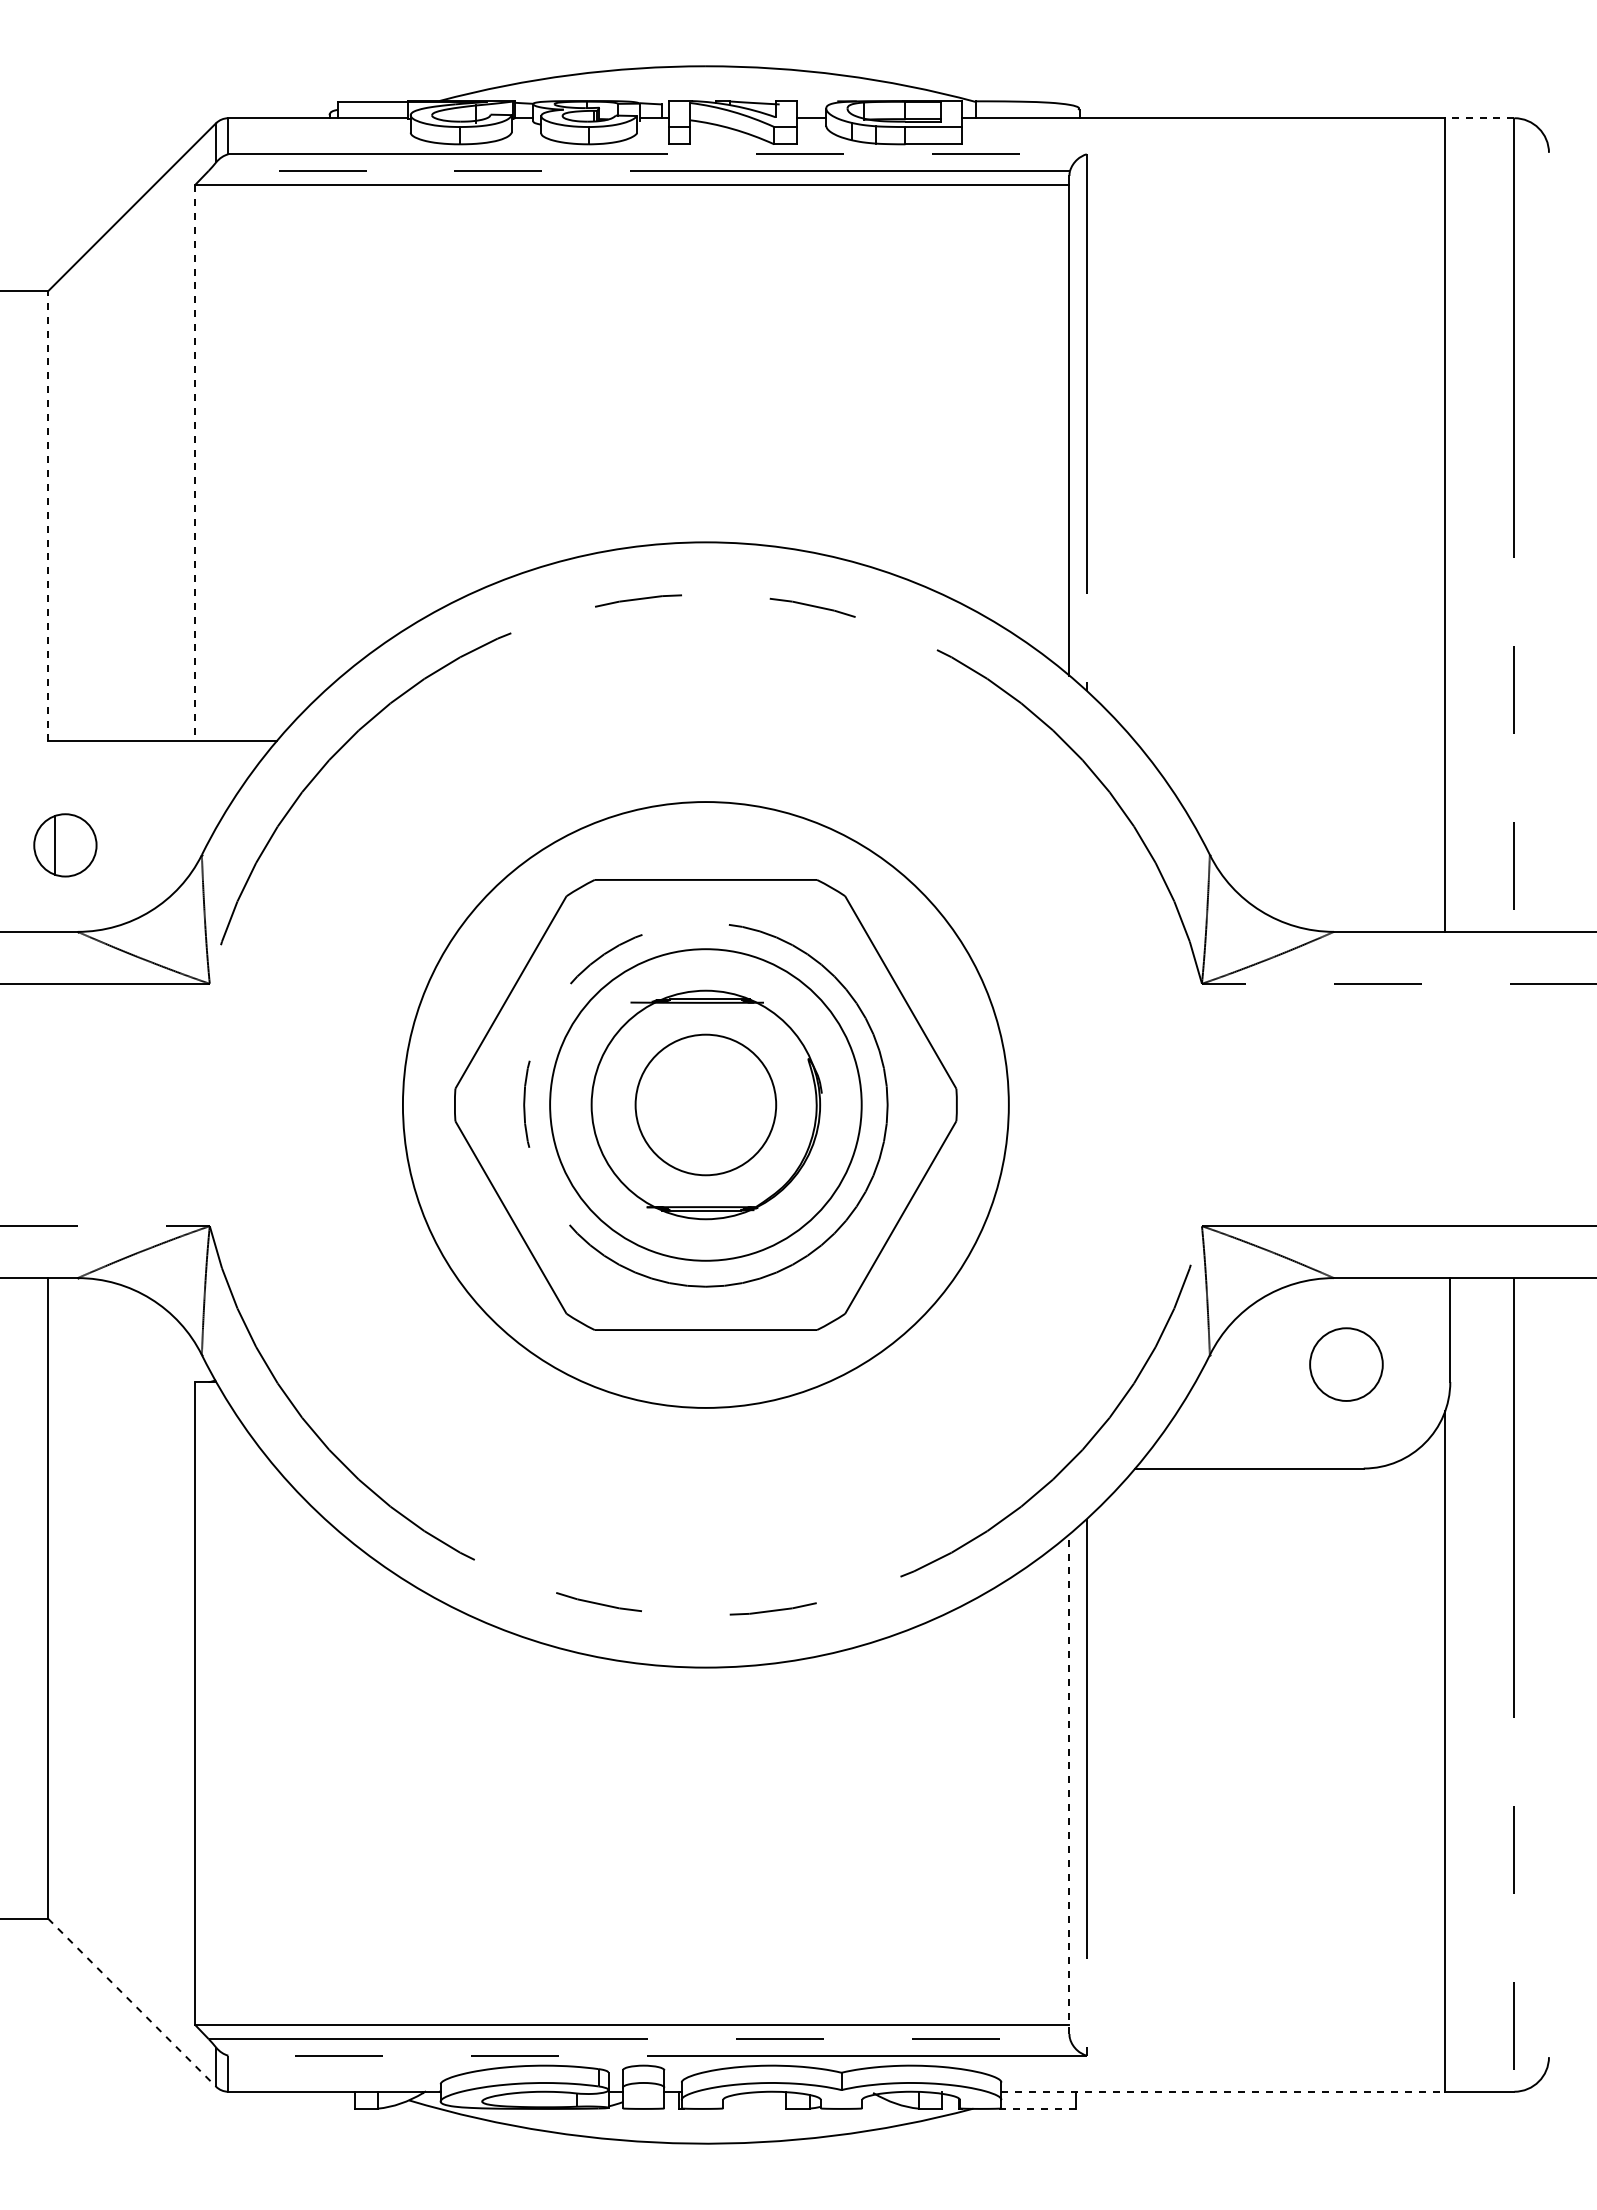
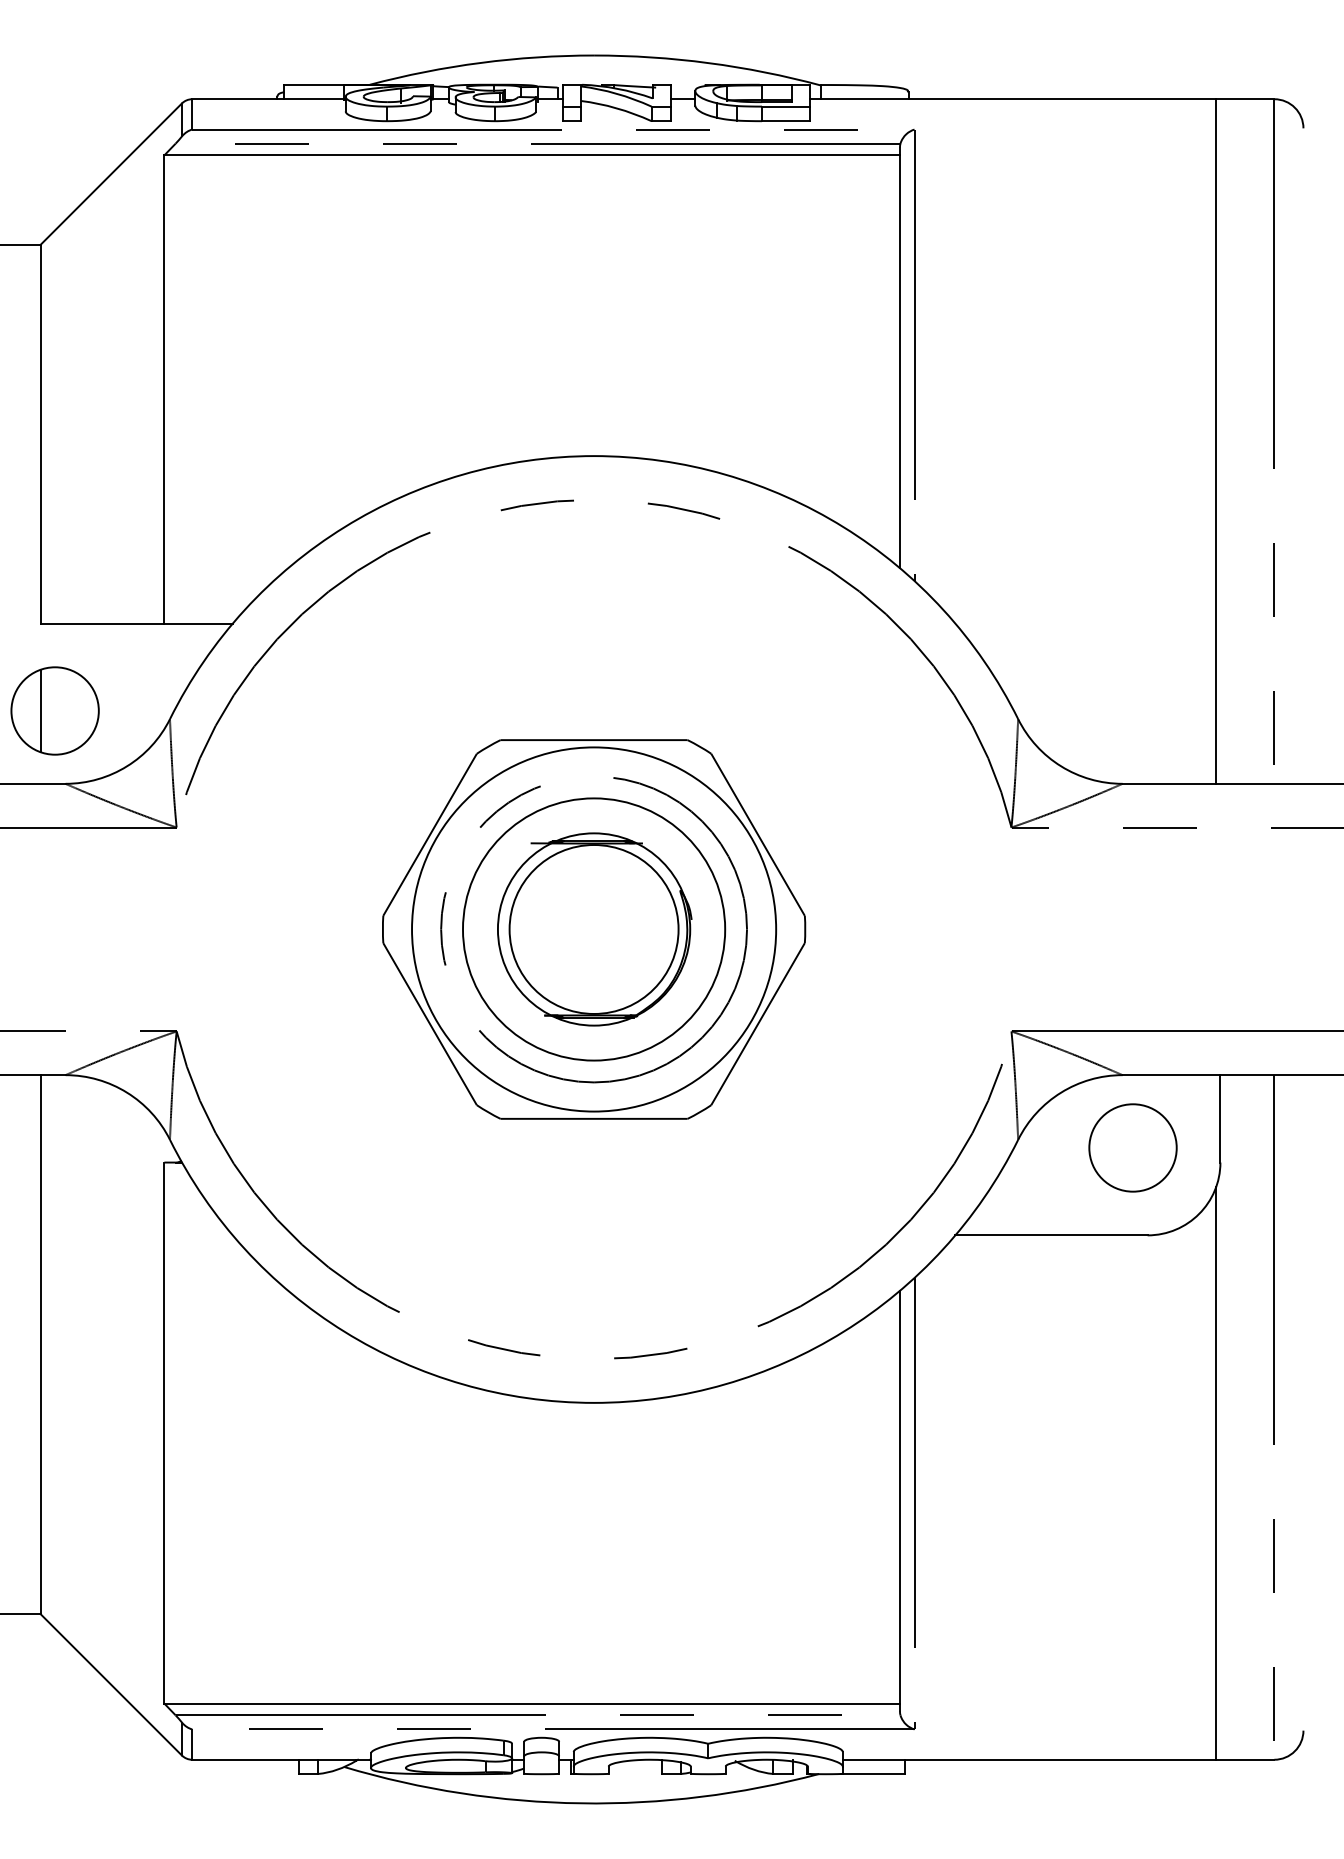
line: (1479, 118) -> (1244, 99), dashed -> solid
line: (195, 463) -> (164, 389), dashed -> solid
line: (48, 515) -> (40, 433), dashed -> solid
part: (65, 845) -> (55, 711), size x1.67
circle: (705, 1104) -> (593, 929), size x0.71
circle: (705, 1104) -> (593, 929), size x1.43
circle: (1346, 1364) -> (1133, 1147), size x1.43
line: (1069, 1784) -> (900, 1501), dashed -> solid
line: (132, 2002) -> (111, 1684), dashed -> solid
line: (1223, 2091) -> (1029, 1759), dashed -> solid
line: (1037, 2108) -> (873, 1773), dashed -> solid

